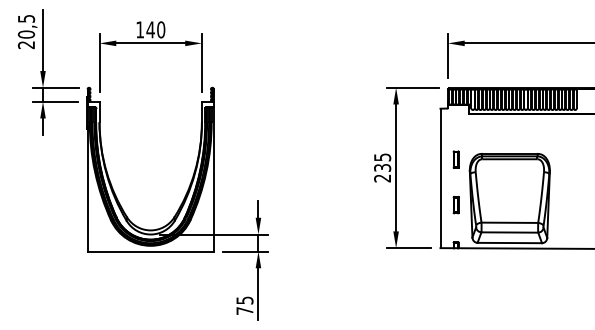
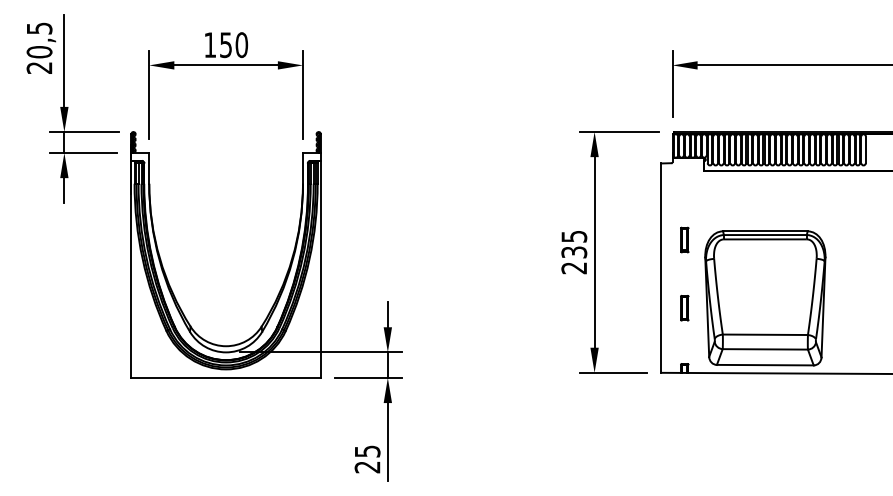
text: (150, 29) -> (225, 44), 140 -> 150
text: (244, 310) -> (366, 466), 75 -> 25

